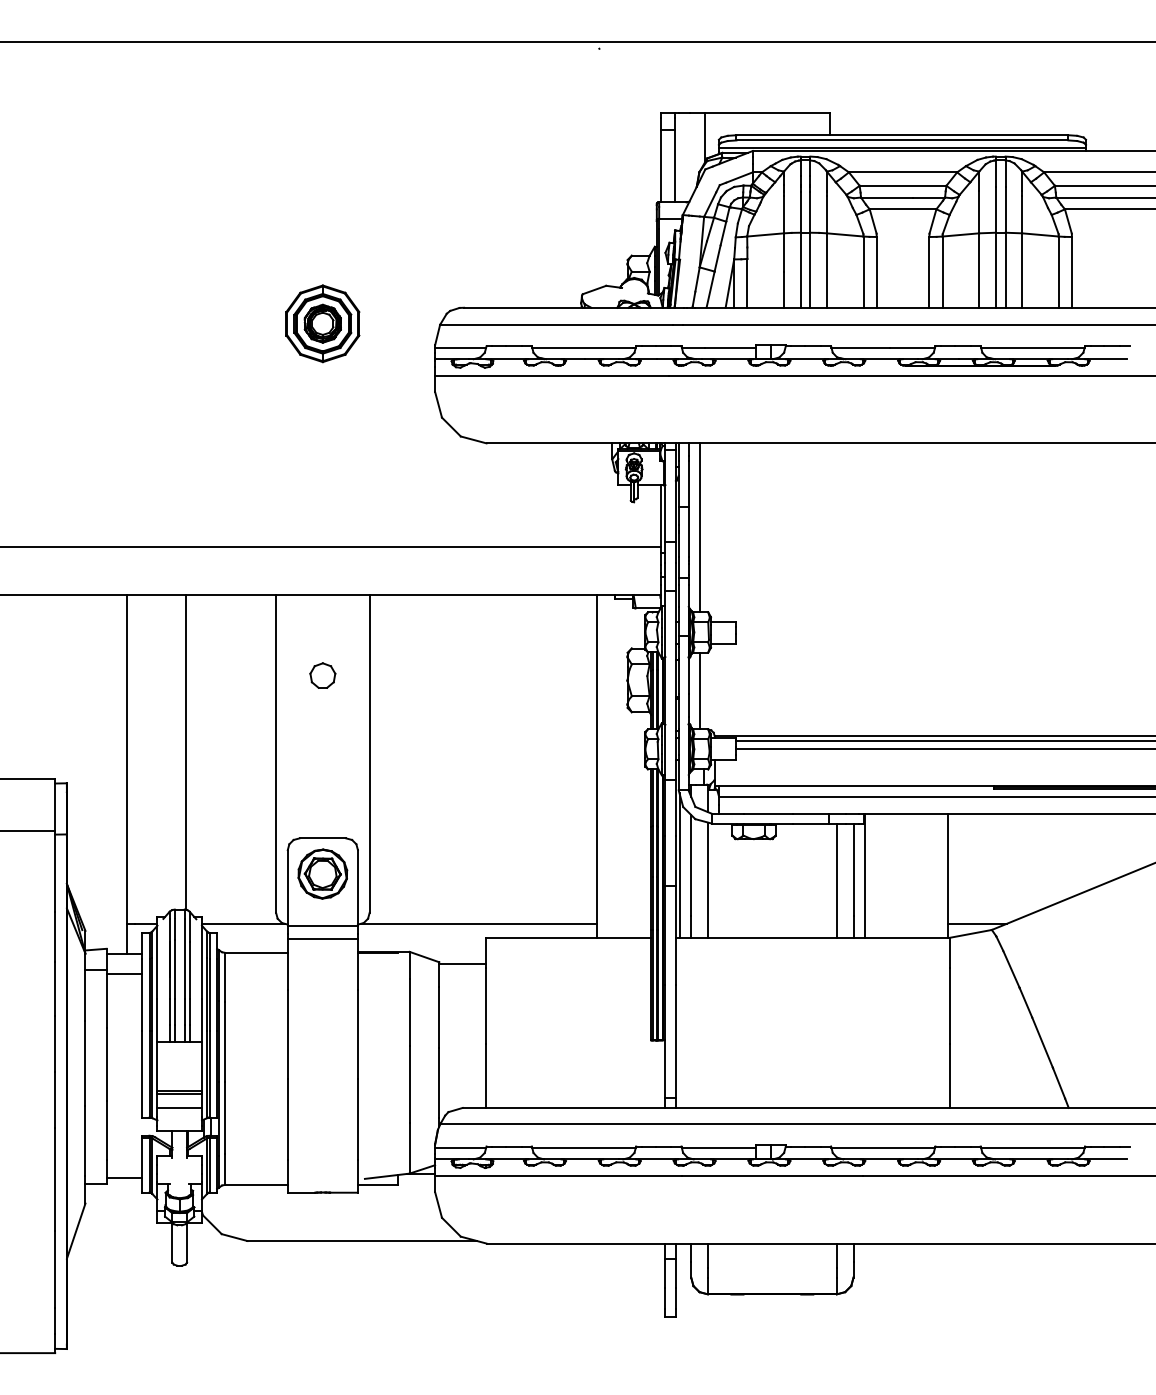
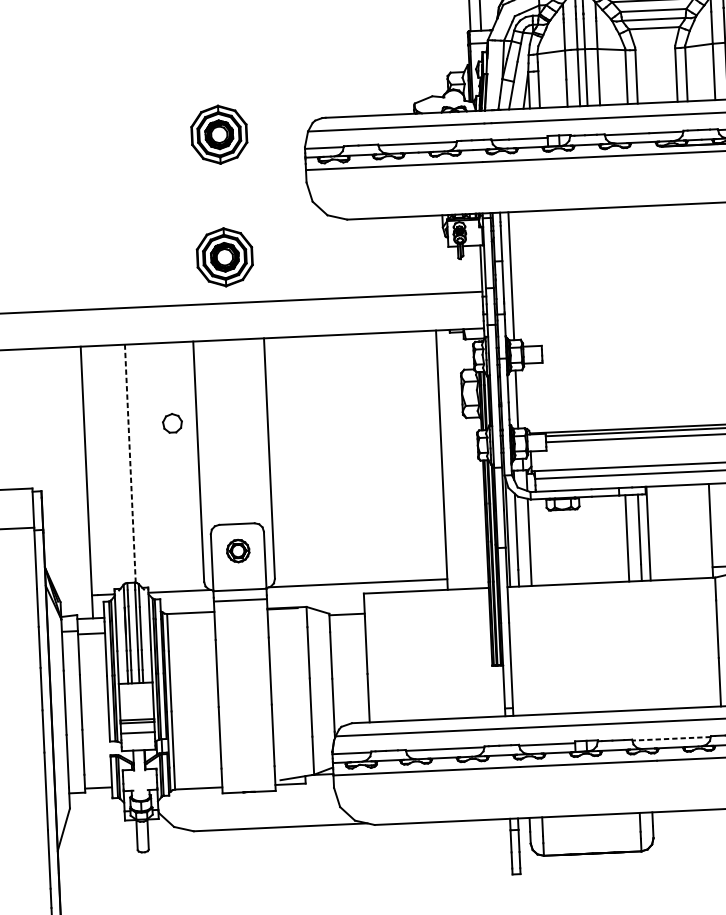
part: (322, 485) -> (224, 257), added
part: (322, 675) -> (172, 423), moved
line: (185, 751) -> (130, 463), solid -> dashed
part: (322, 873) -> (237, 550), size x0.6
line: (883, 1147) -> (671, 738), solid -> dashed

